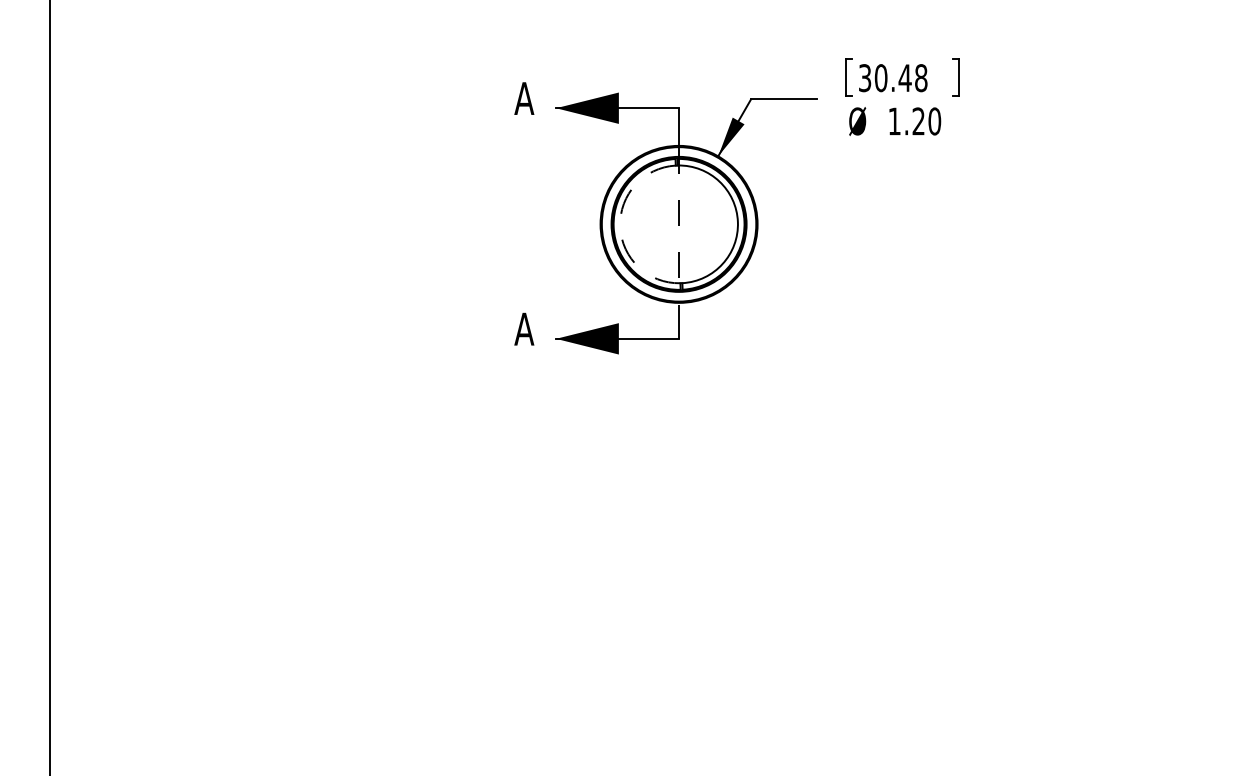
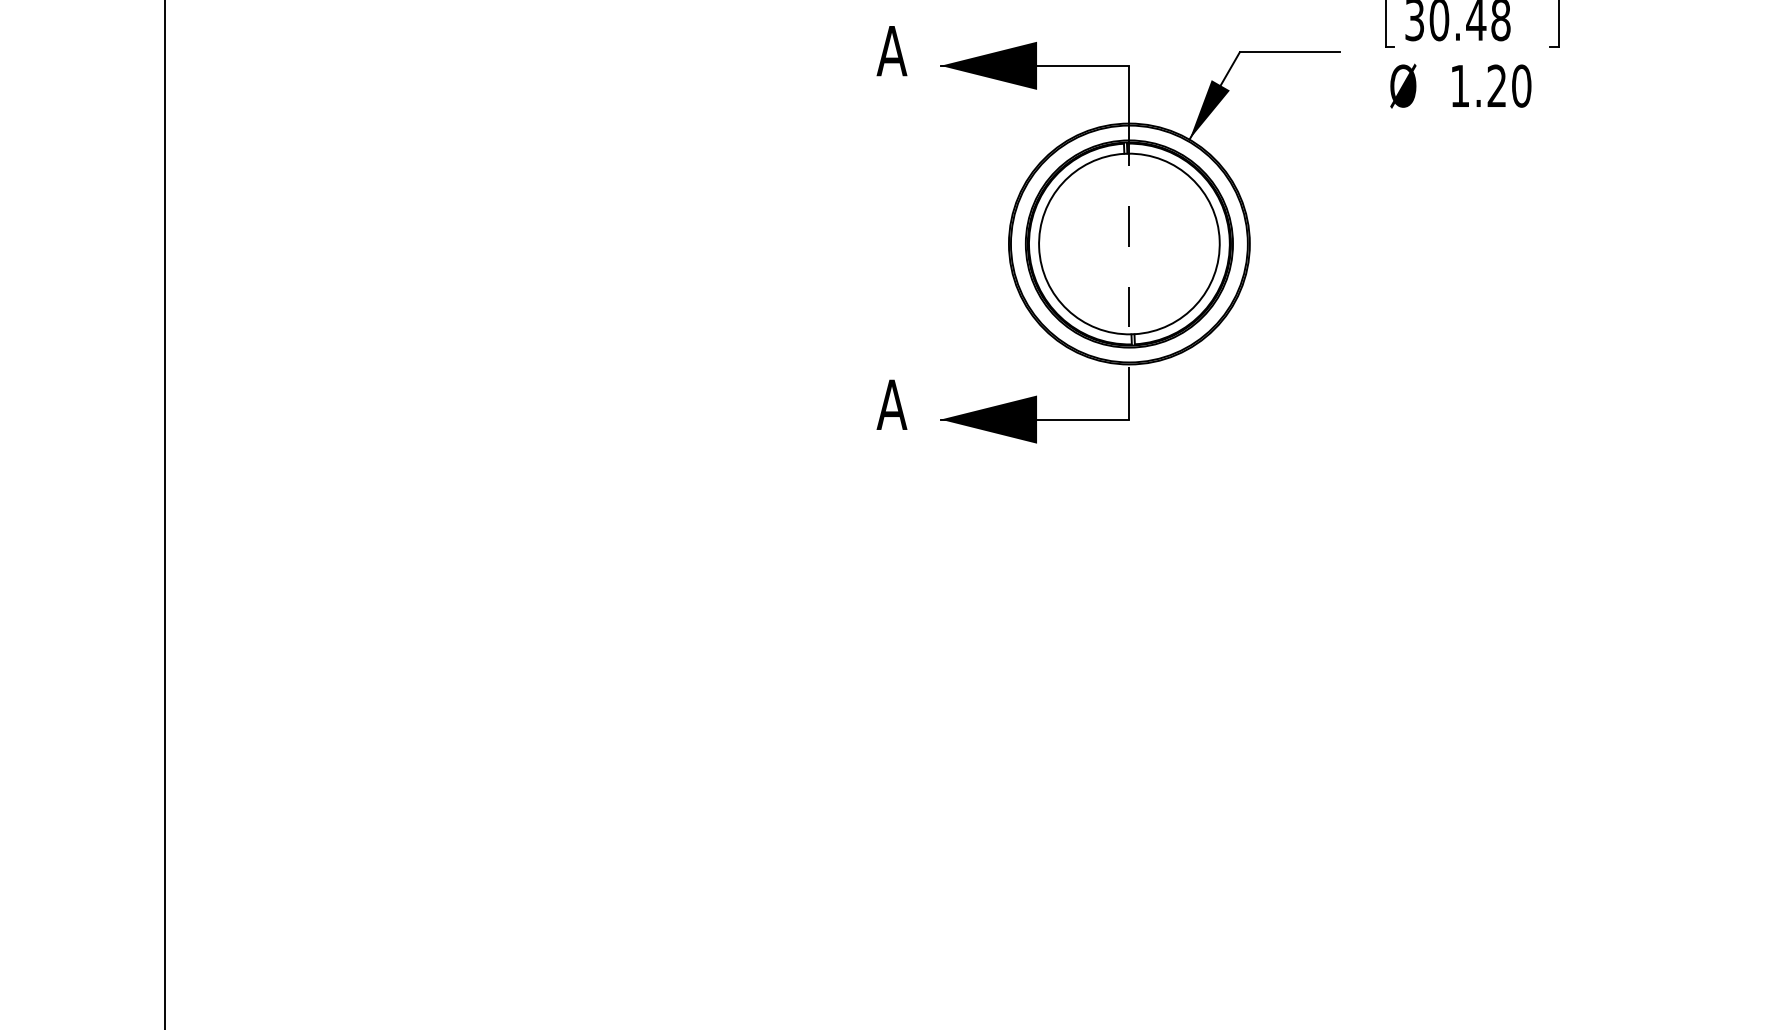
arc: (620, 226) -> (1039, 247), dashed -> solid

